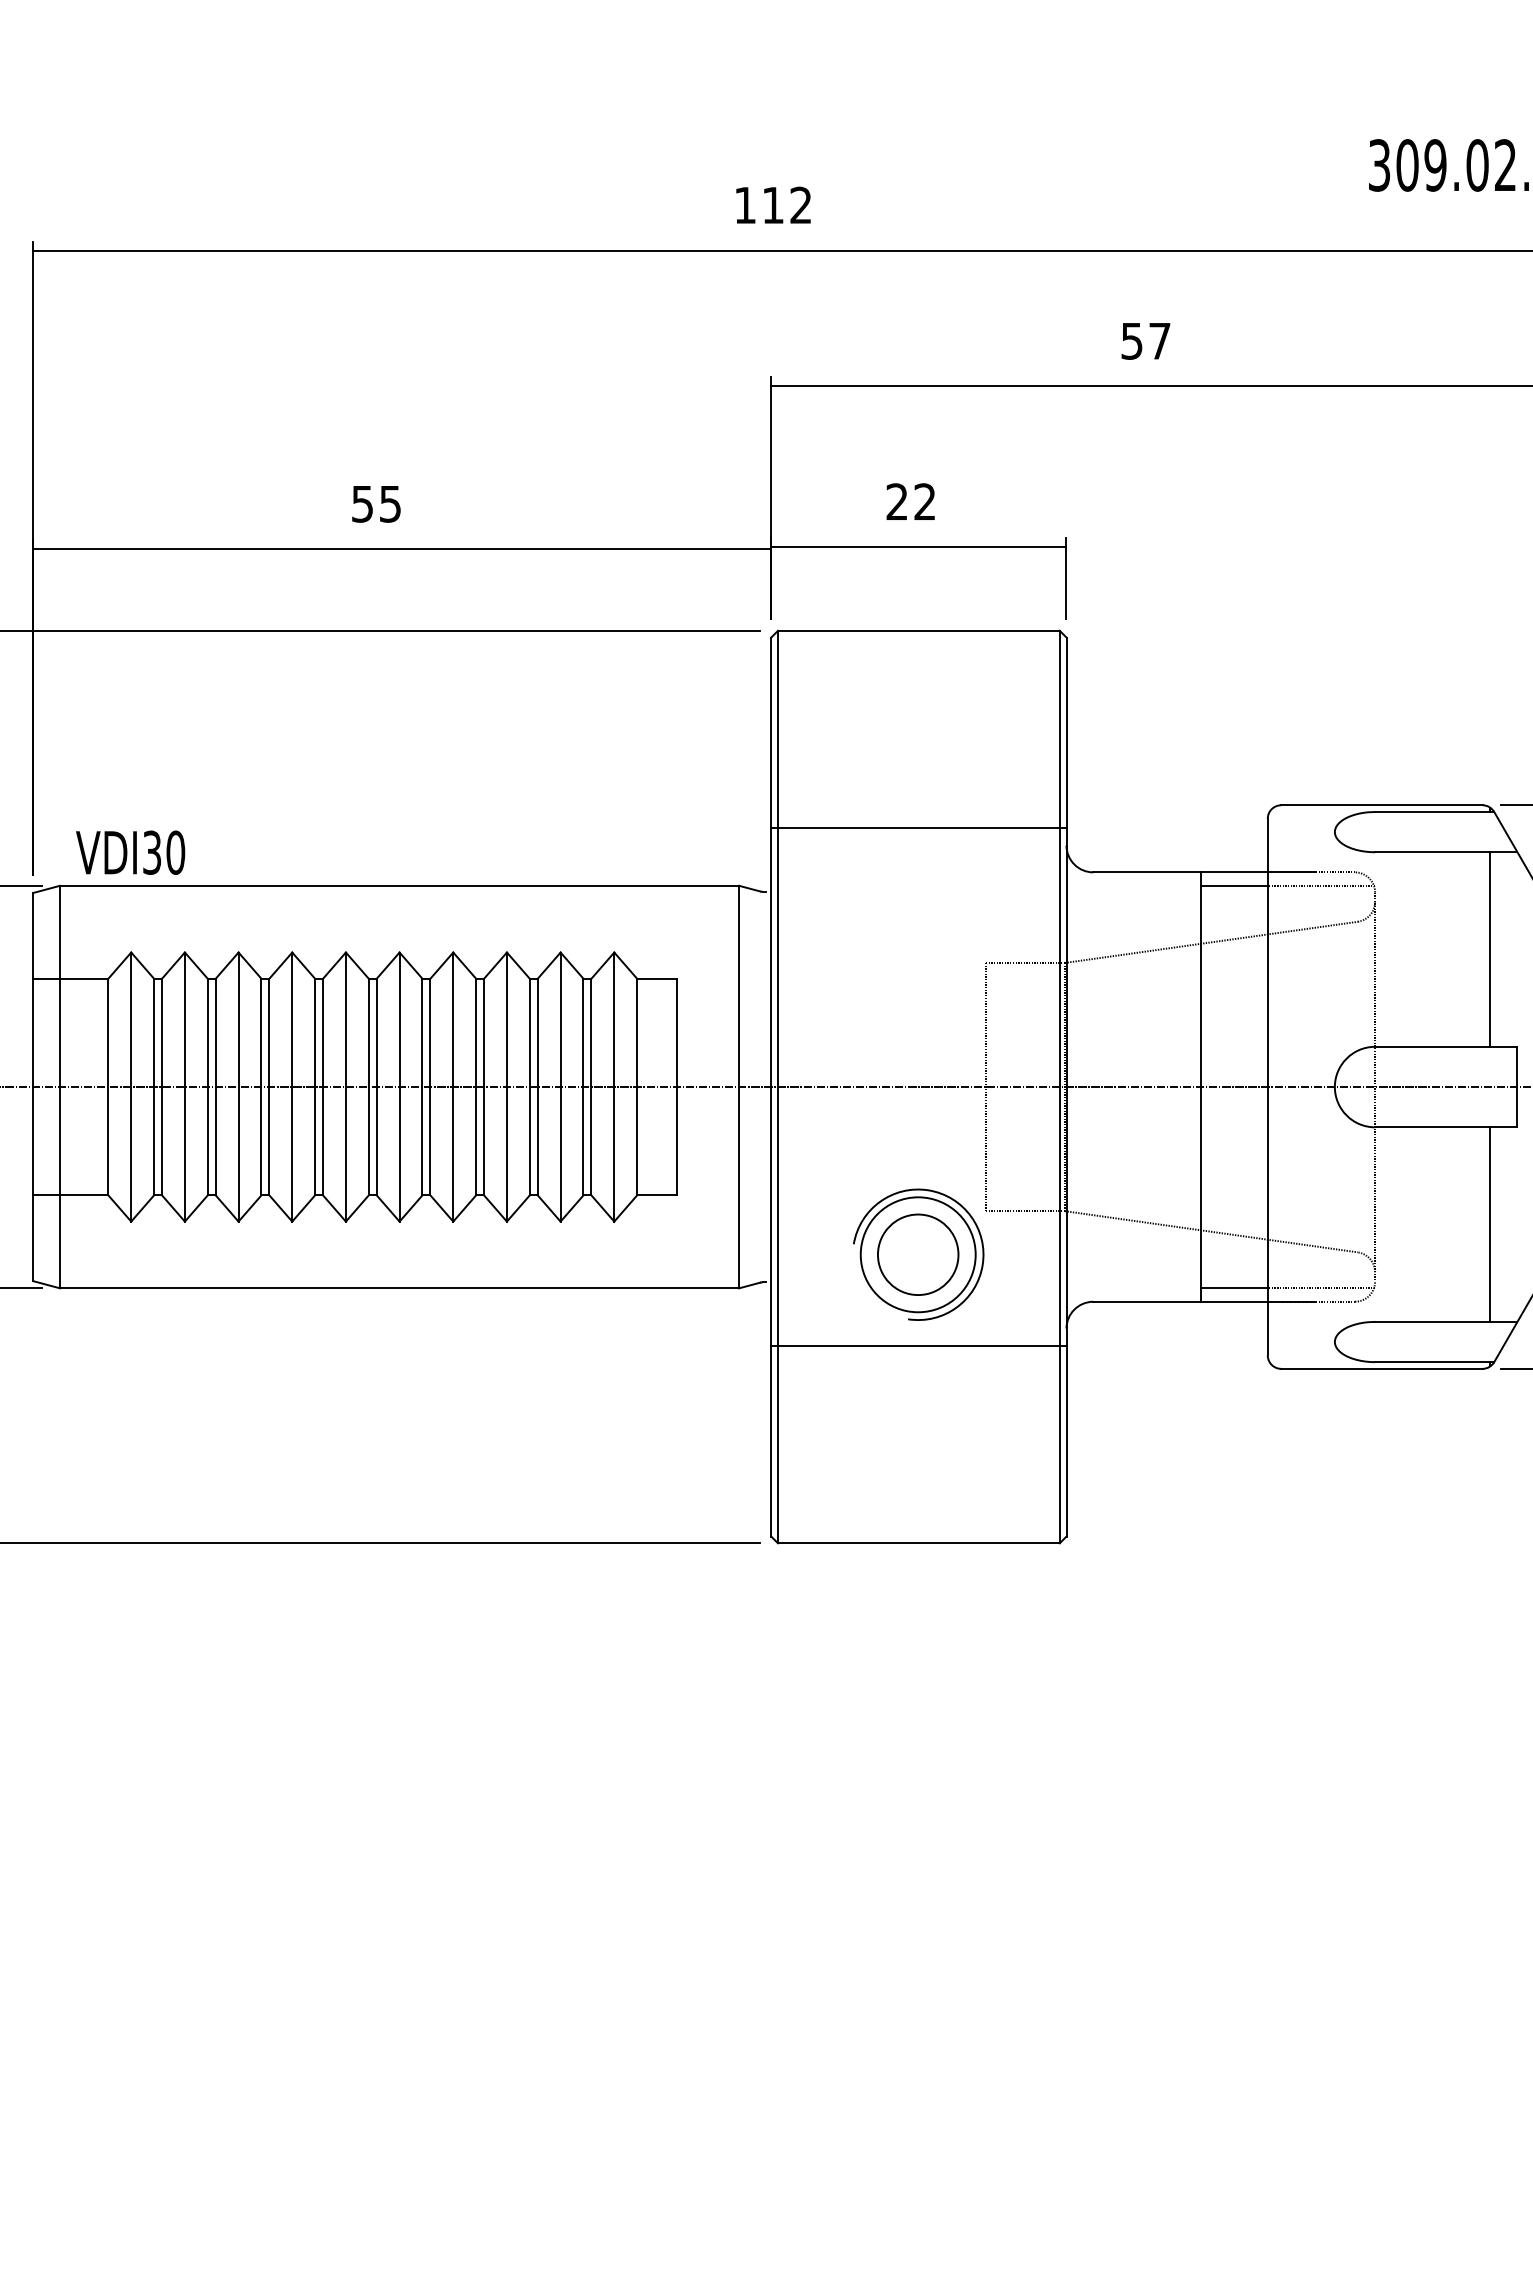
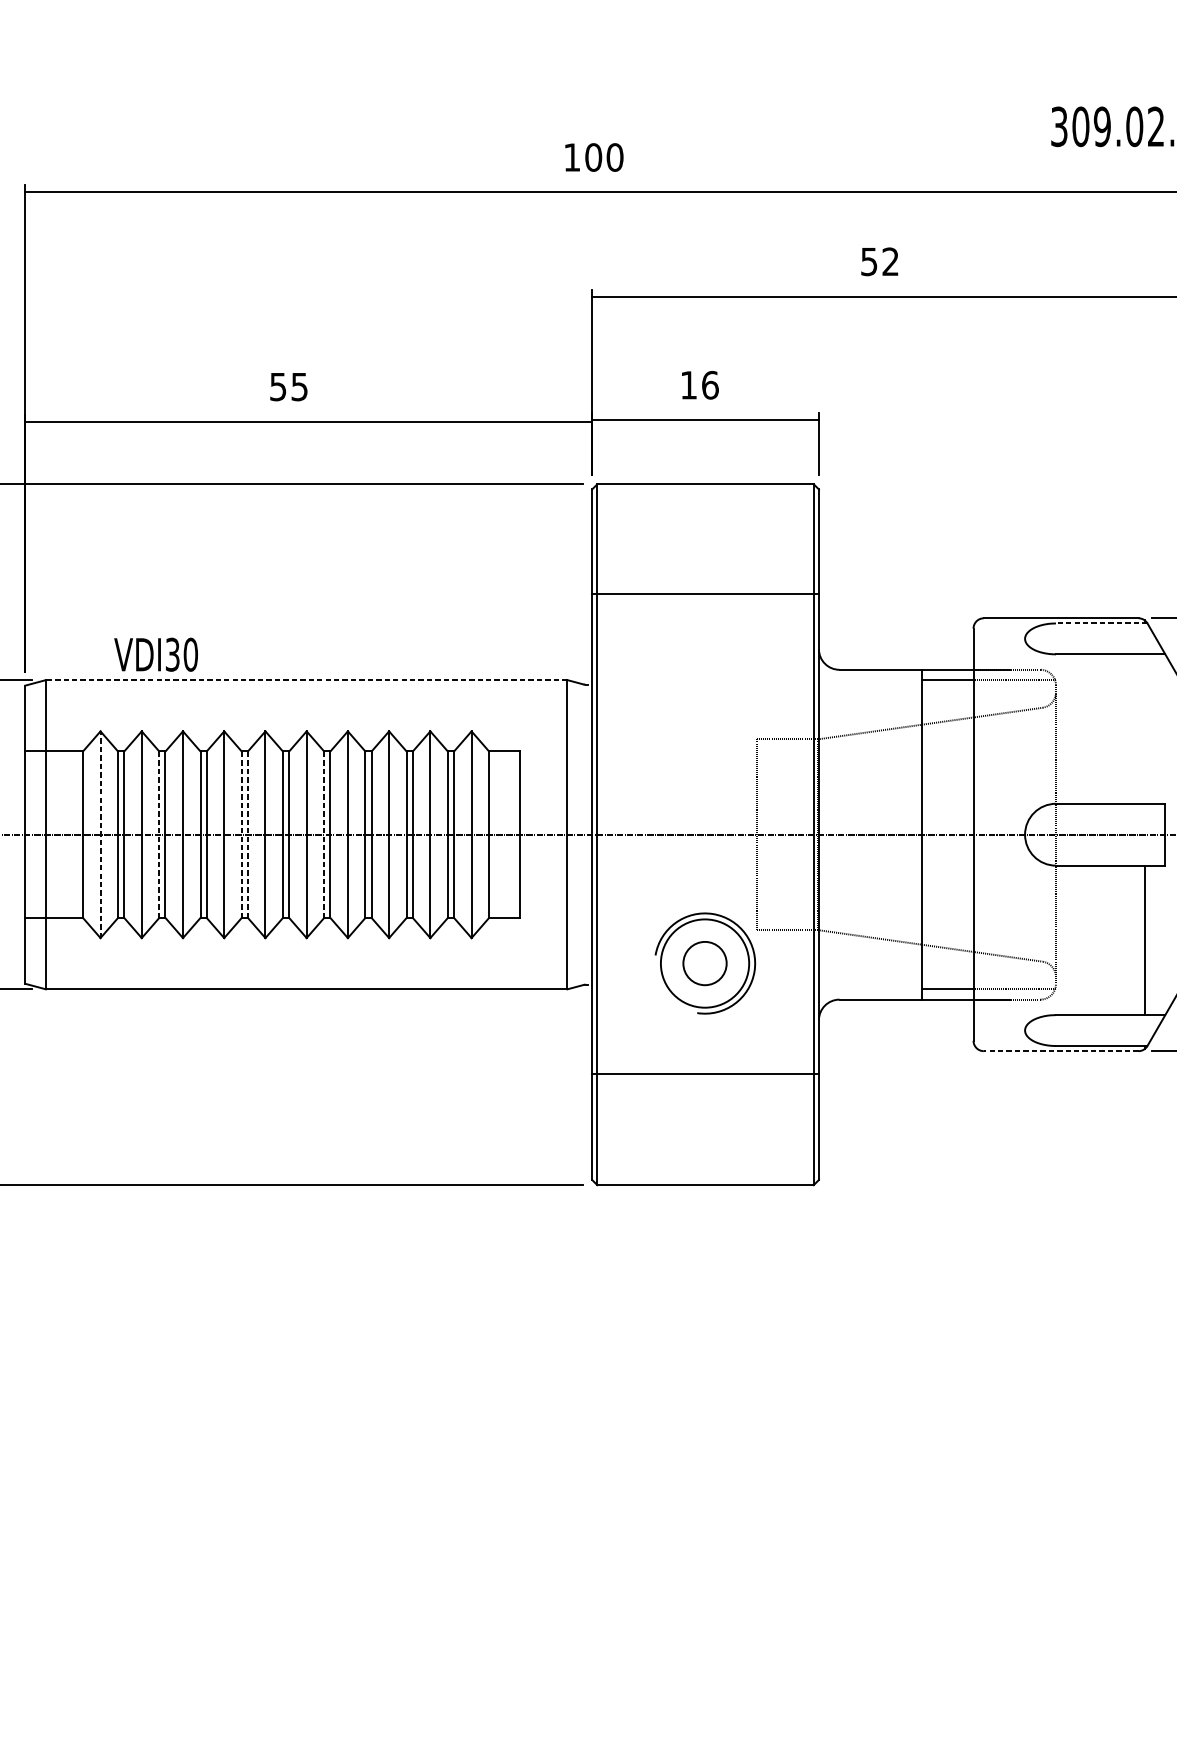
text: (787, 205) -> (604, 157), 112 -> 100
text: (1159, 340) -> (890, 261), 57 -> 52
text: (911, 501) -> (699, 384), 22 -> 16
line: (1434, 811) -> (1101, 623), solid -> dashed
line: (918, 828) -> (705, 594), moved
text: (130, 852) -> (156, 654), moved
line: (399, 885) -> (306, 679), solid -> dashed
line: (1490, 949) -> (1144, 729), removed
line: (207, 1086) -> (159, 834), solid -> dashed
line: (315, 1086) -> (242, 834), solid -> dashed
line: (323, 1086) -> (248, 834), solid -> dashed
line: (422, 1086) -> (324, 834), solid -> dashed
line: (131, 1087) -> (100, 835), solid -> dashed
circle: (917, 1254) -> (704, 963), size x0.7
line: (918, 1345) -> (705, 1073), moved
line: (1381, 1368) -> (1060, 1050), solid -> dashed

